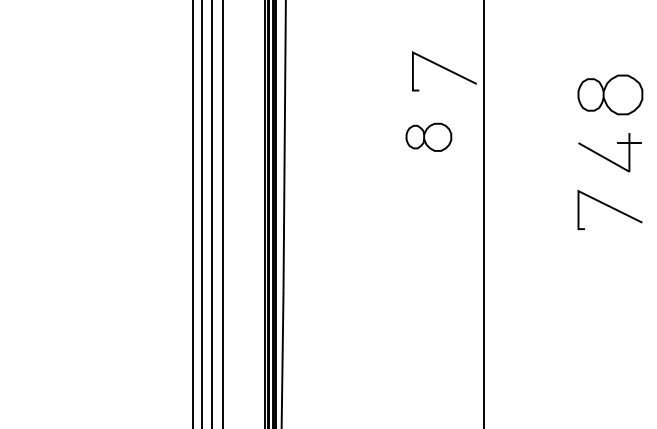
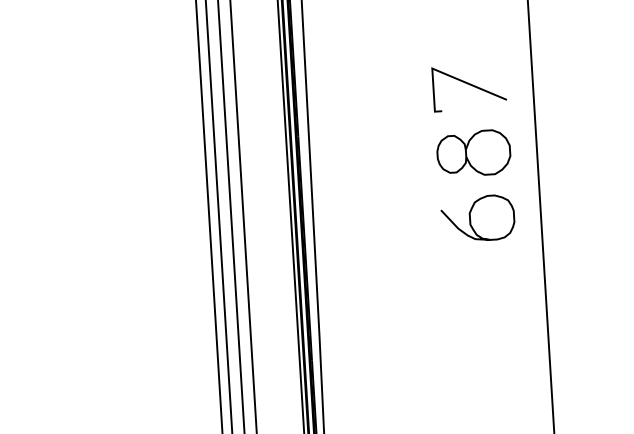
line: (444, 69) -> (469, 85), moved
part: (428, 137) -> (473, 153), size x1.43
curve: (422, 194) -> (470, 218), added

